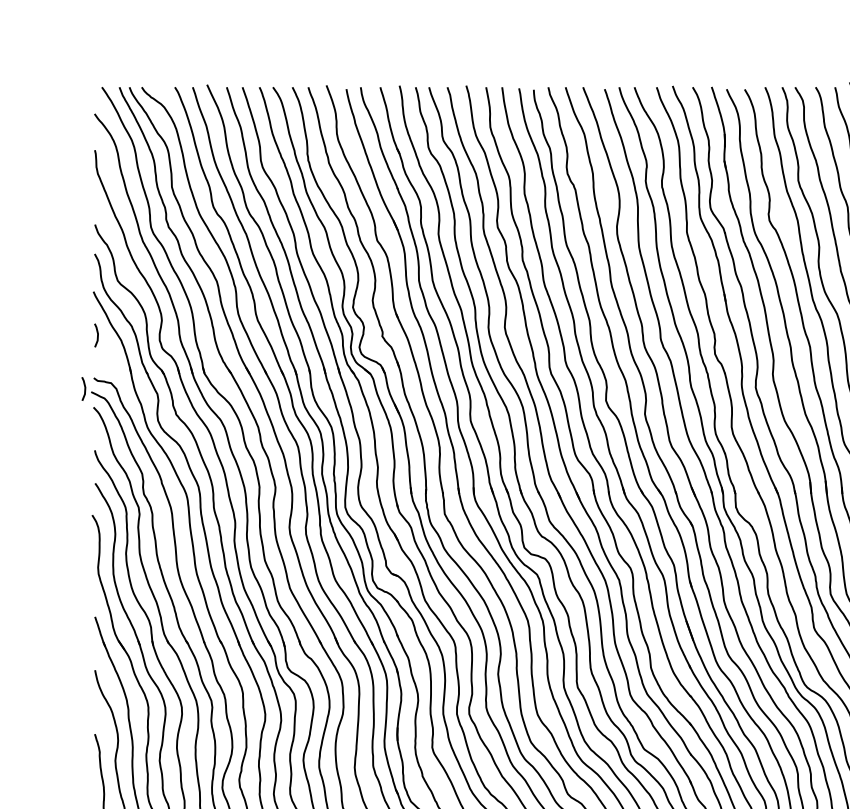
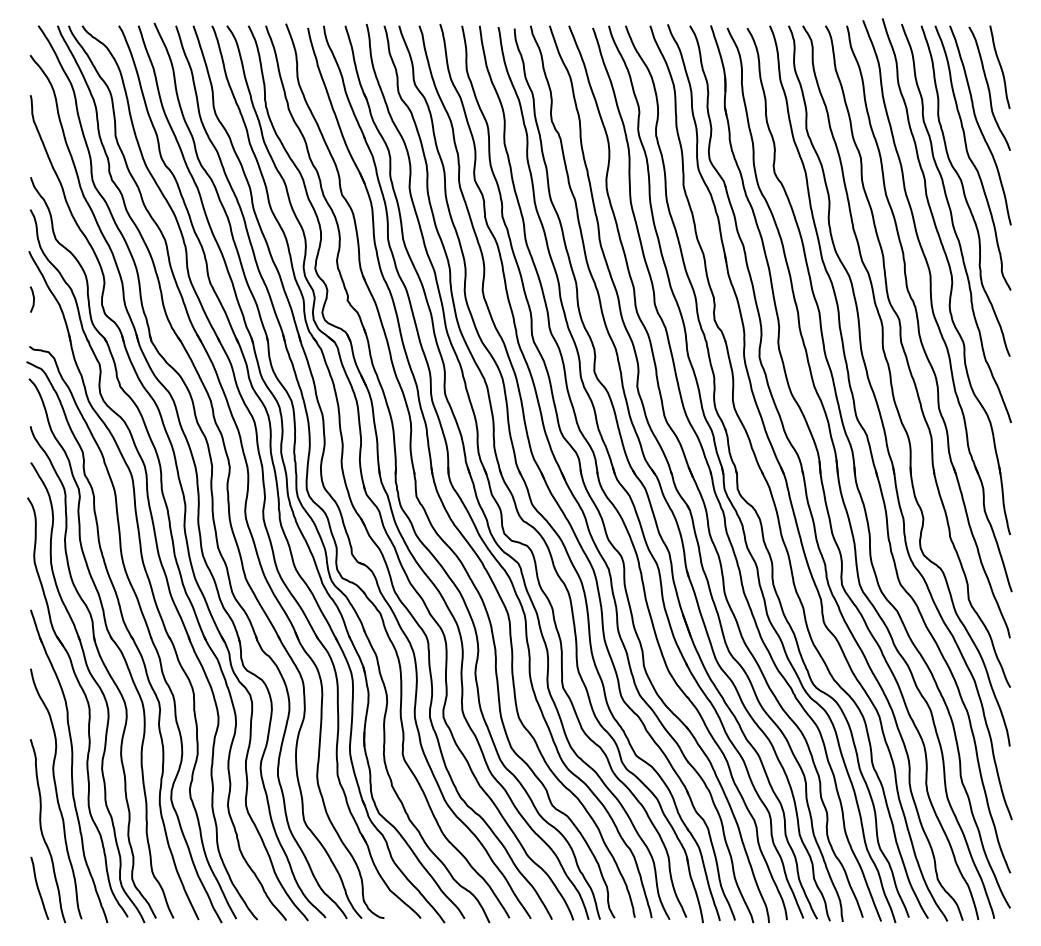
line: (84, 388) -> (19, 358), removed

